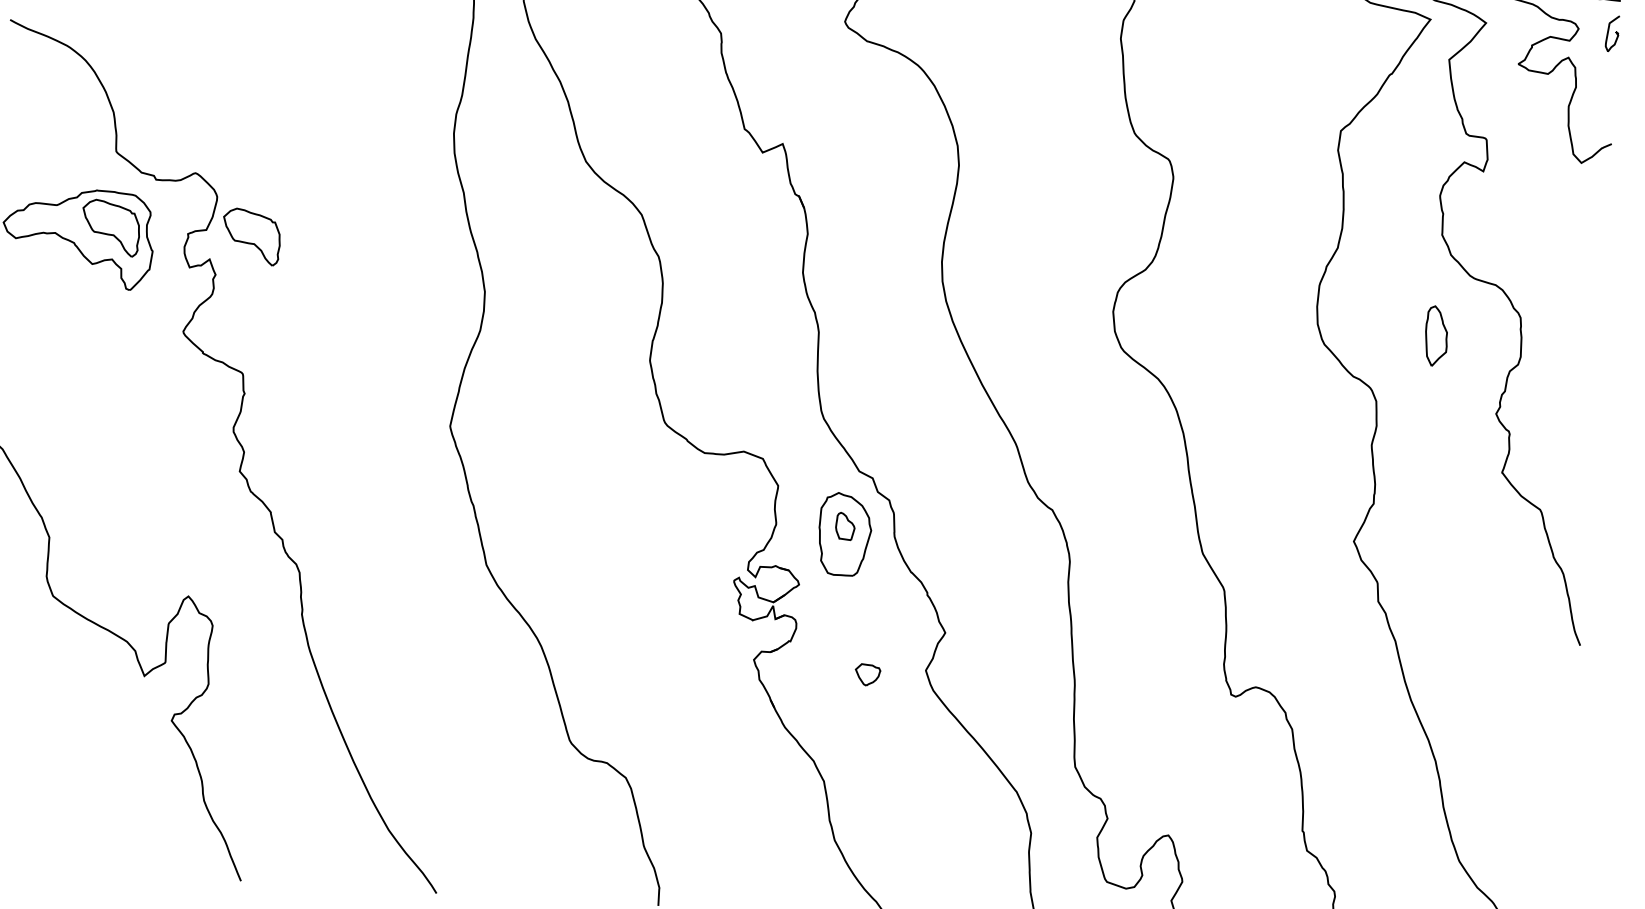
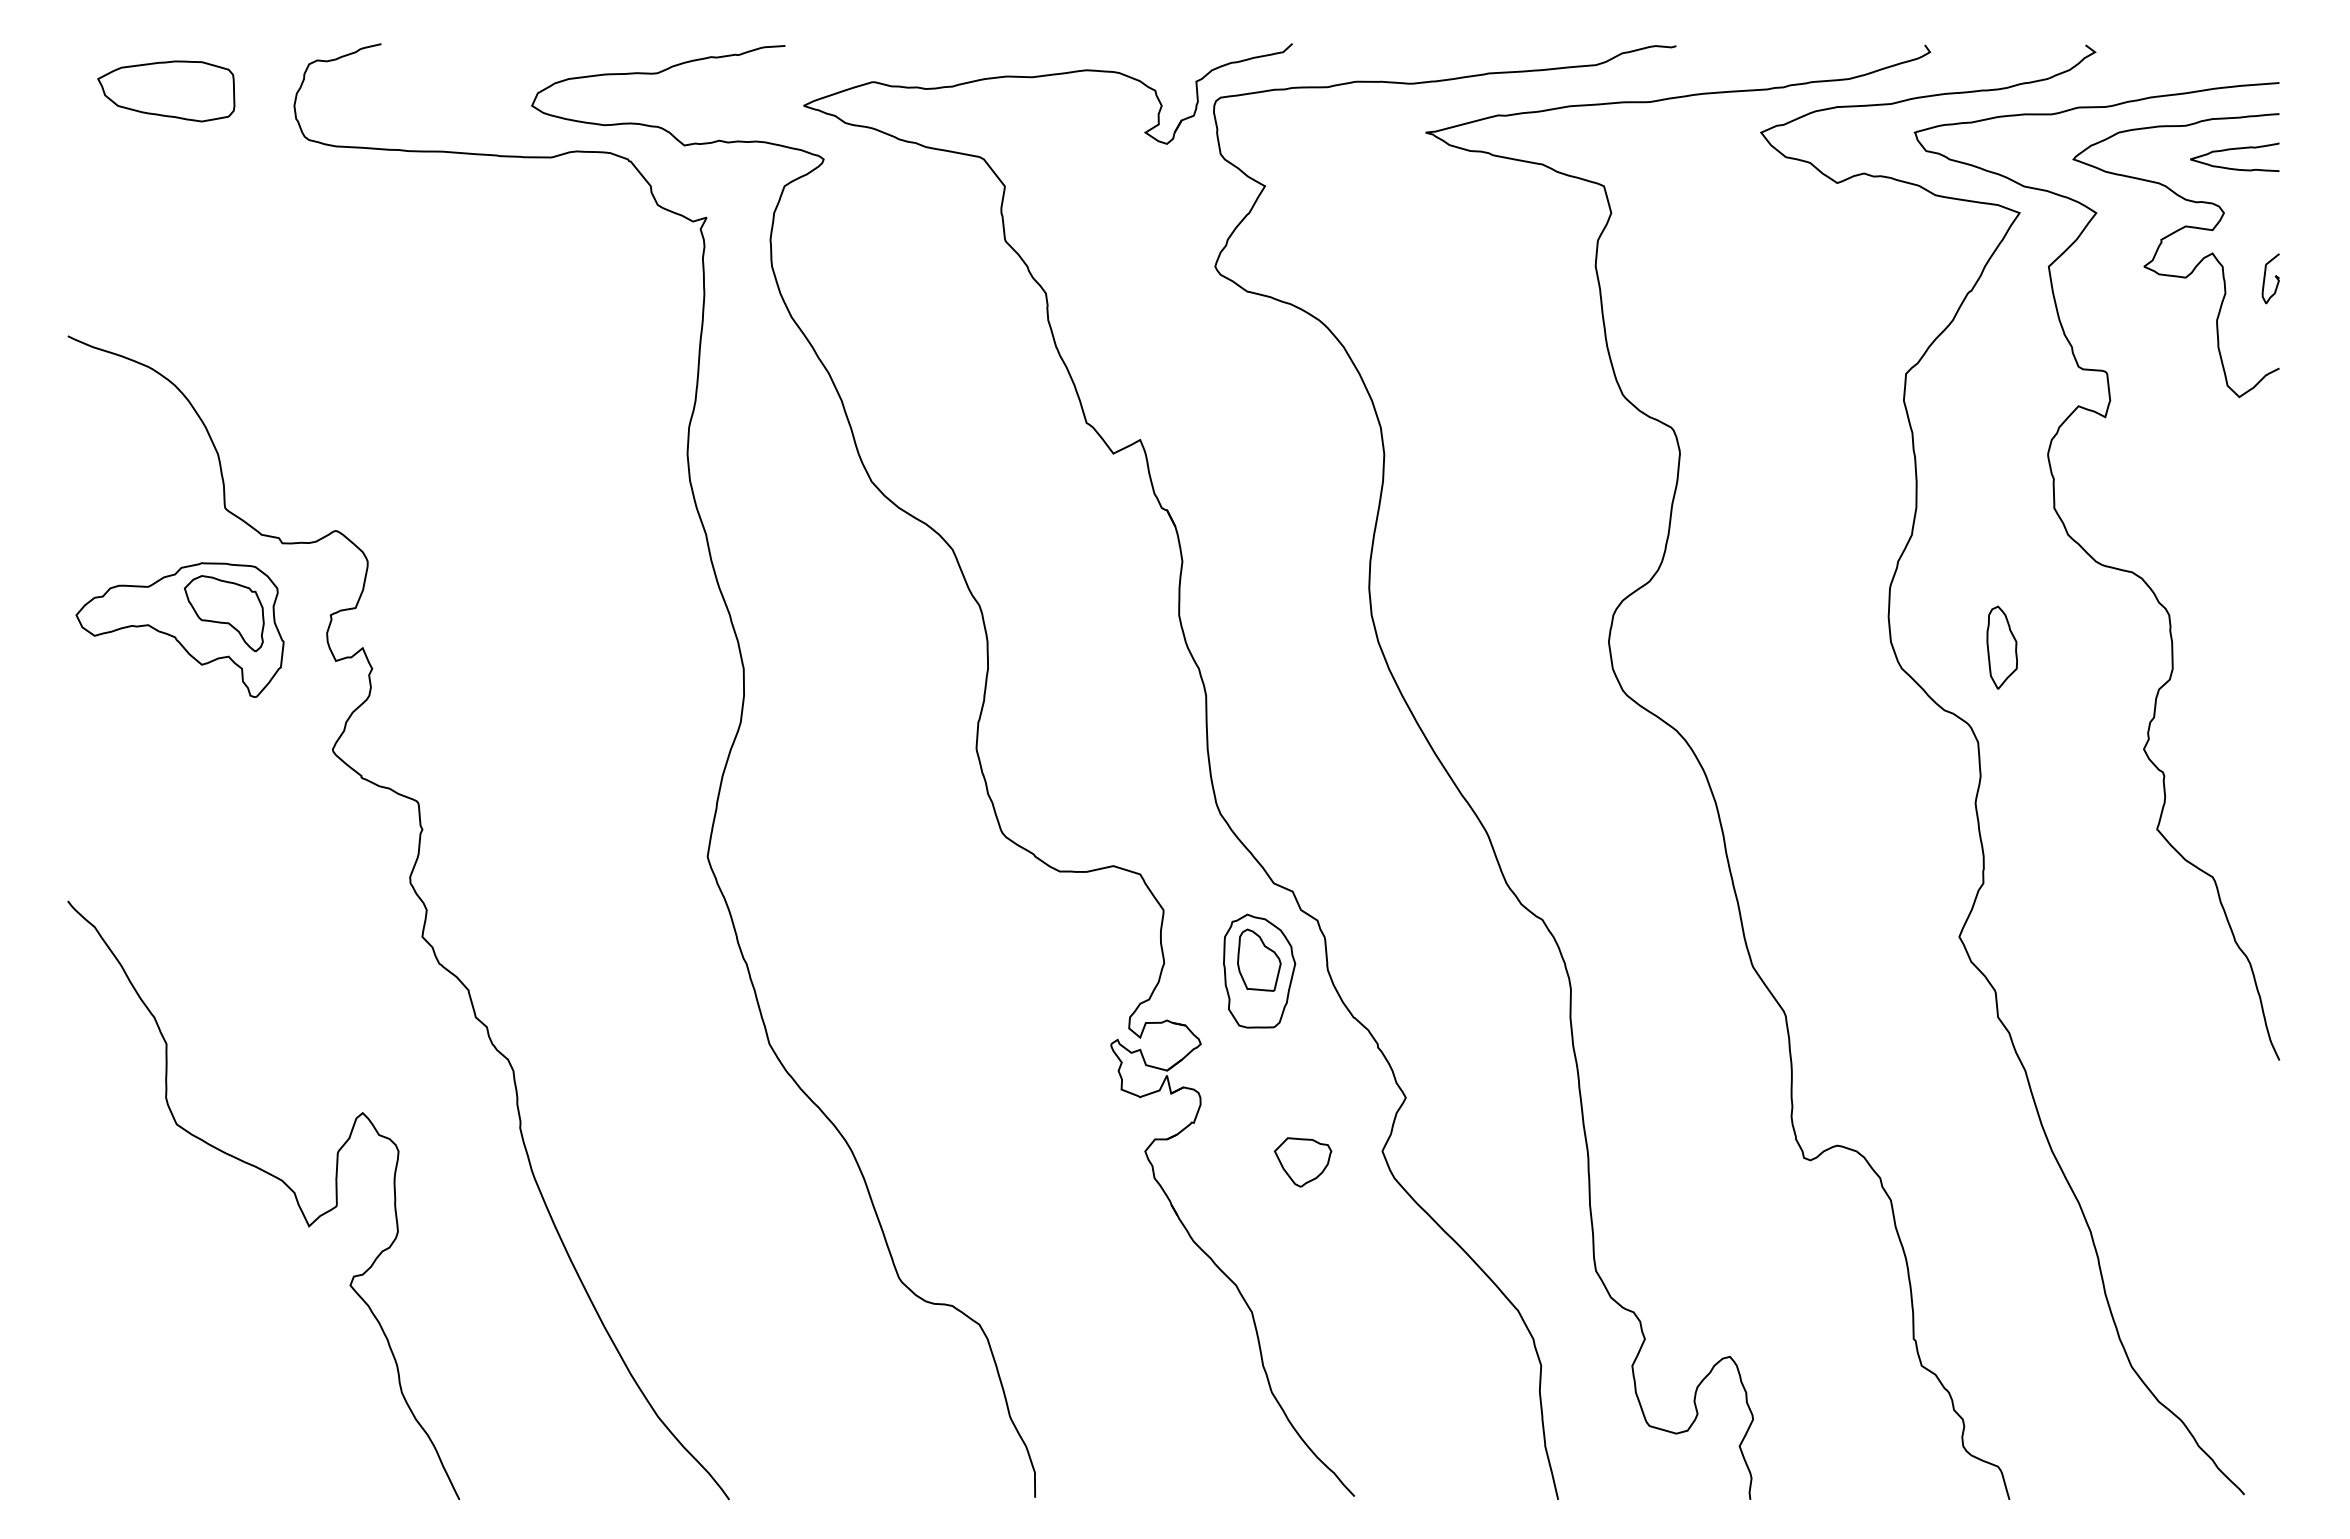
curve: (1615, 32) -> (2274, 276), moved
part: (250, 236) -> (417, 613), removed
part: (1436, 336) -> (2001, 647), moved
part: (845, 525) -> (1259, 959), size x1.67
part: (867, 675) -> (1302, 1162), size x1.67

